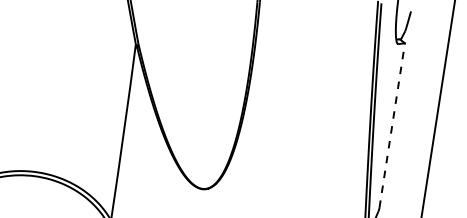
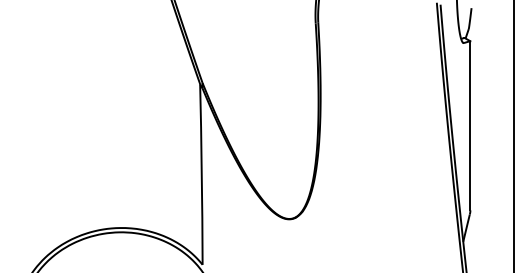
line: (392, 125) -> (470, 125), dashed -> solid

